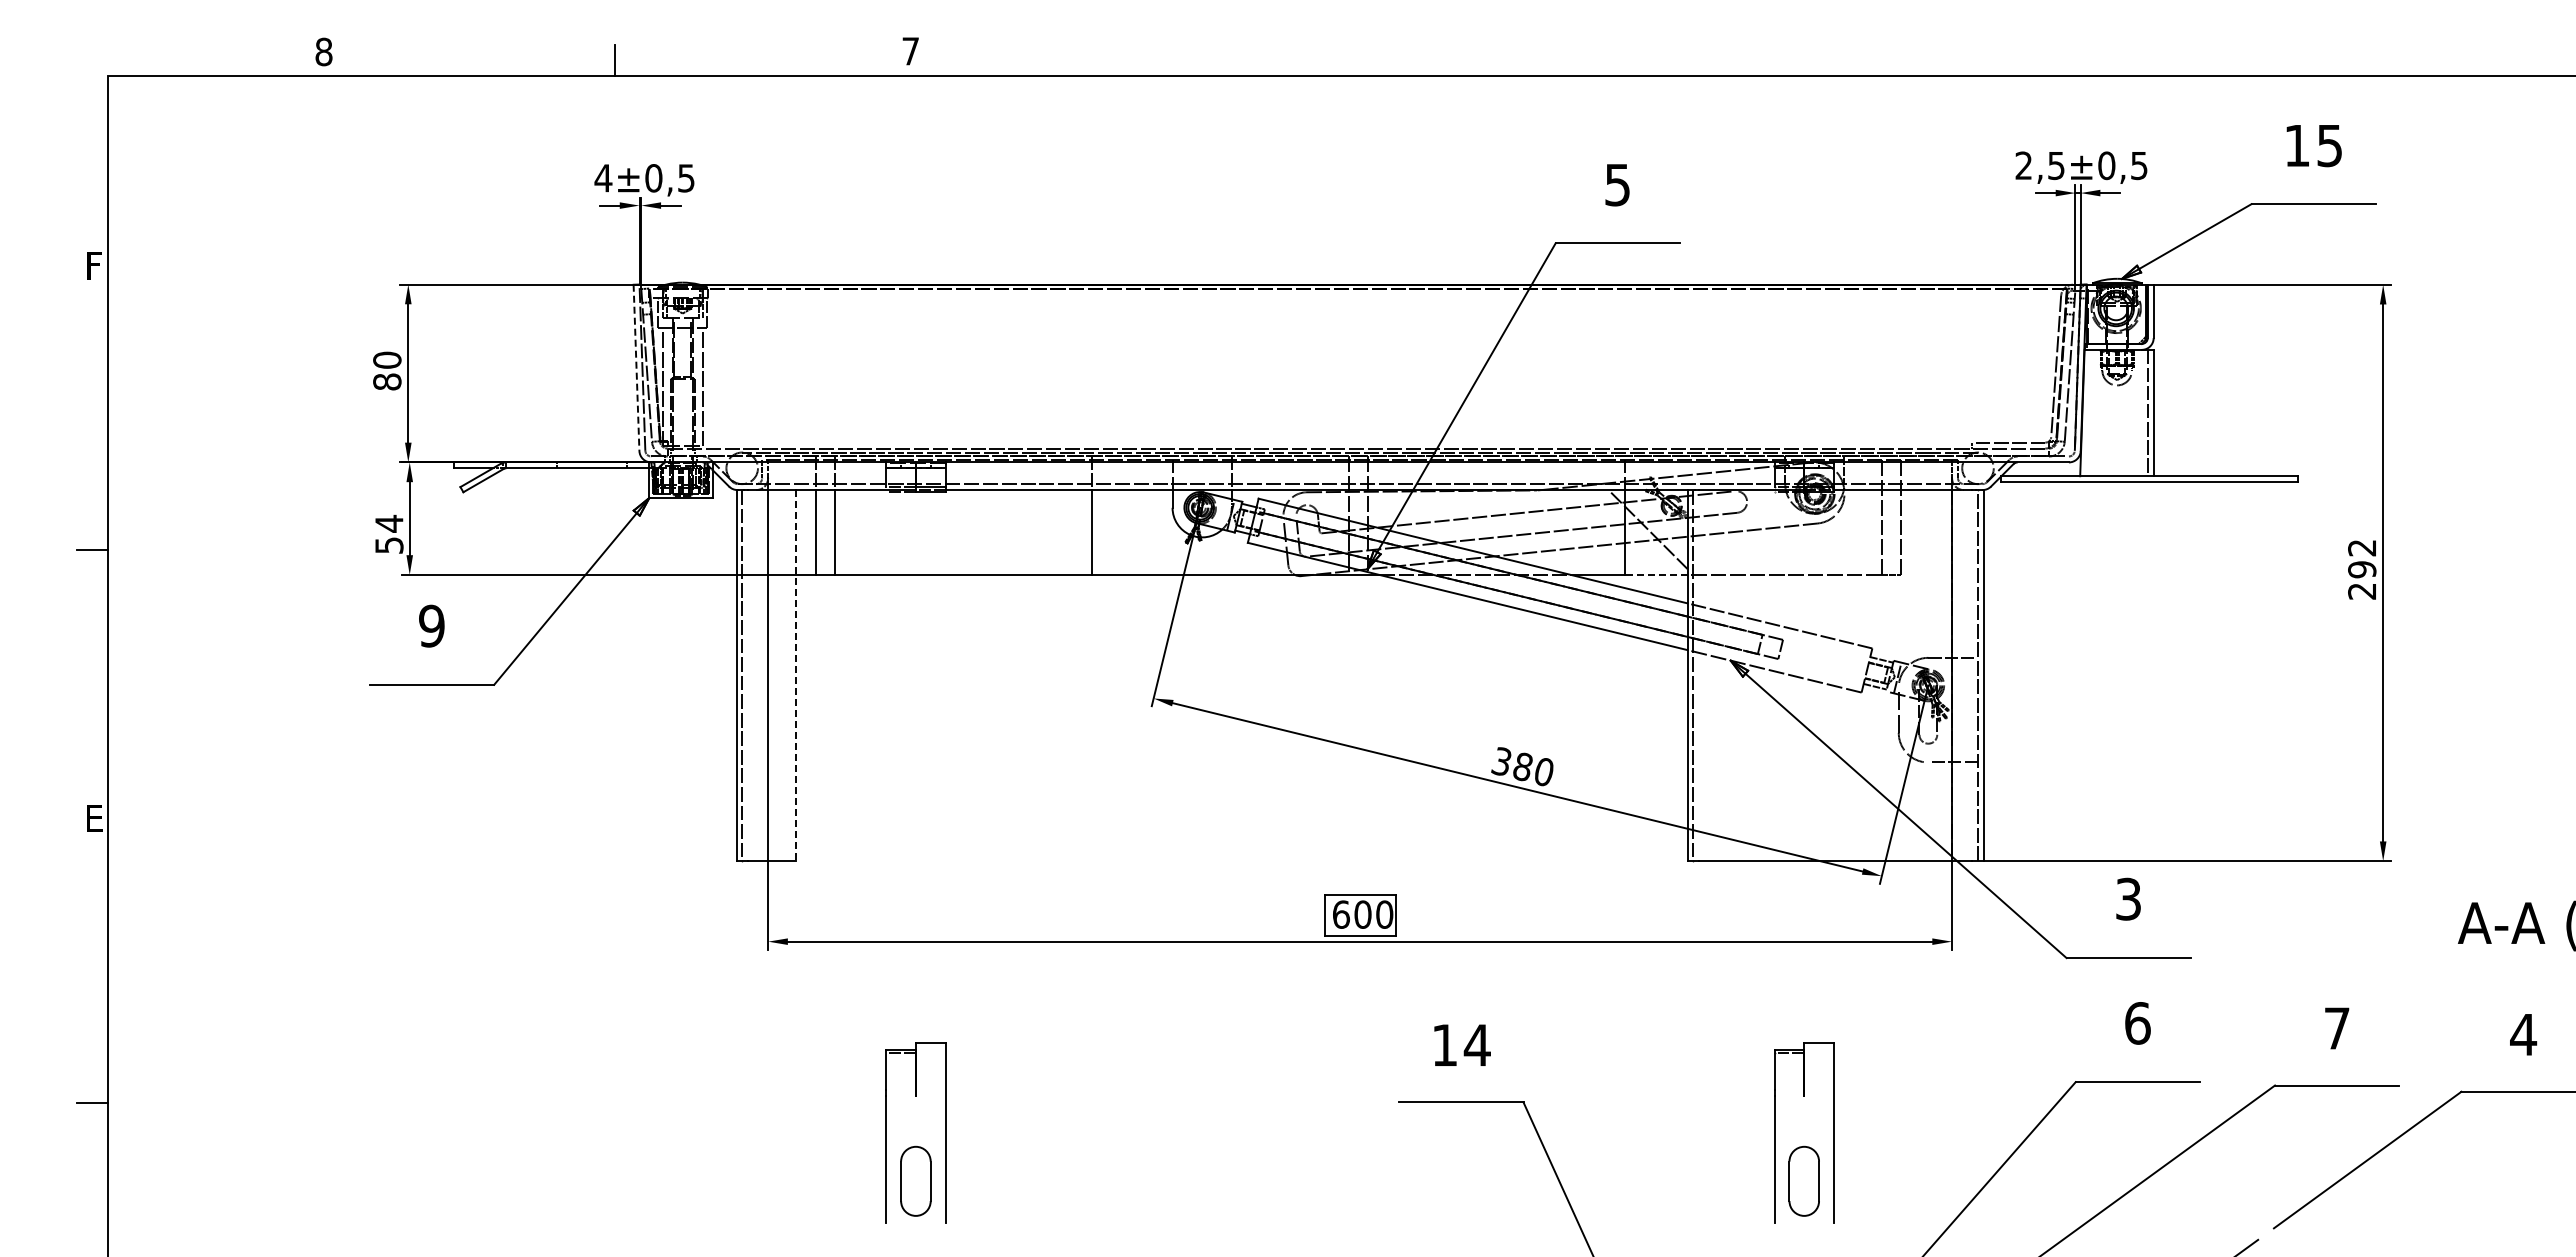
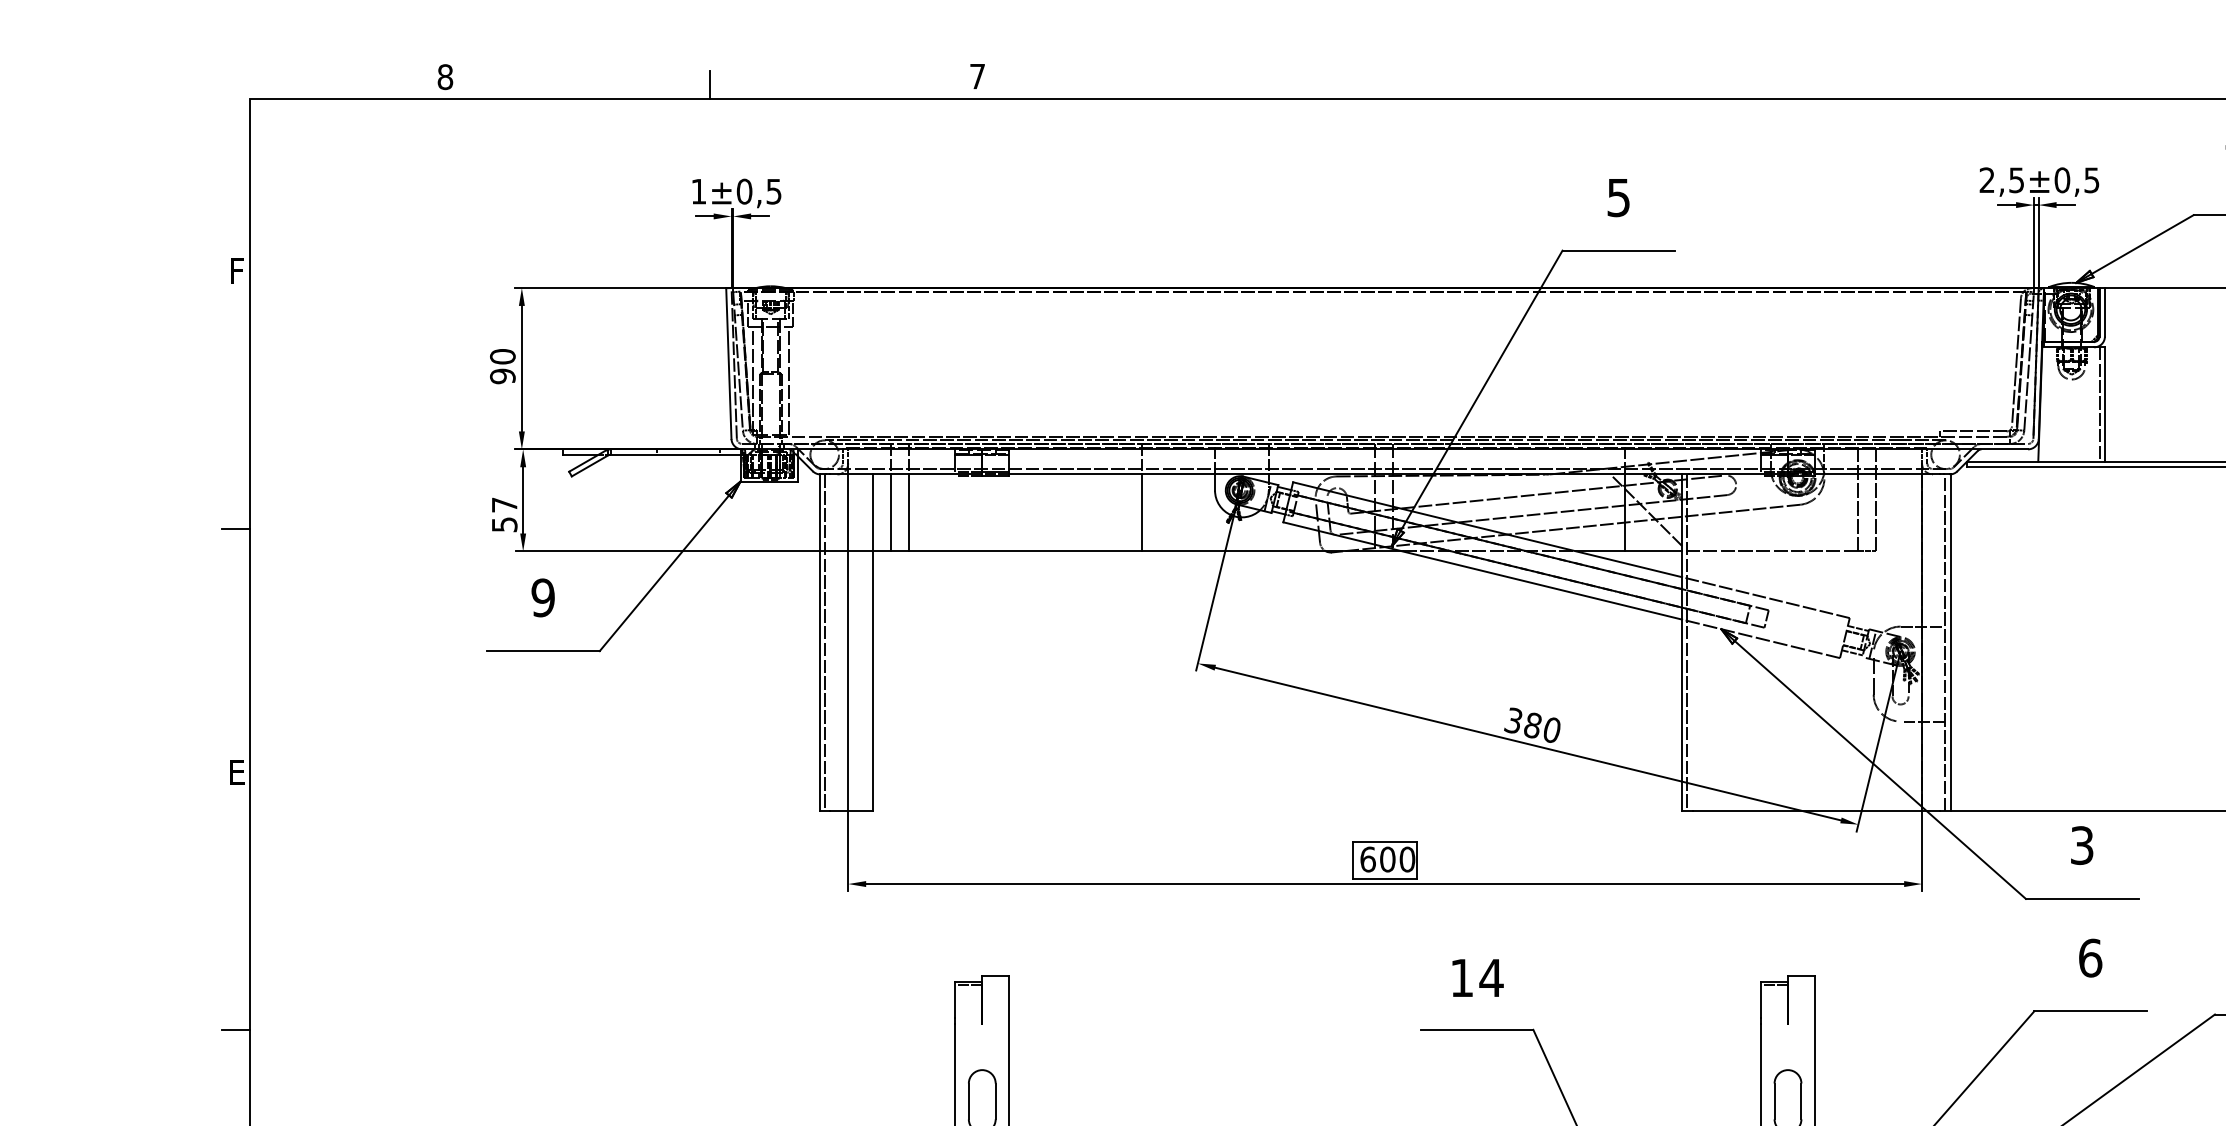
text: (603, 178) -> (698, 191), 4 -> 1
line: (636, 368) -> (728, 364), dashed -> solid
text: (387, 381) -> (502, 375), 80 -> 90
text: (389, 523) -> (504, 504), 54 -> 57
line: (1655, 574) -> (1653, 551), dashed -> solid
line: (795, 675) -> (873, 642), dashed -> solid

